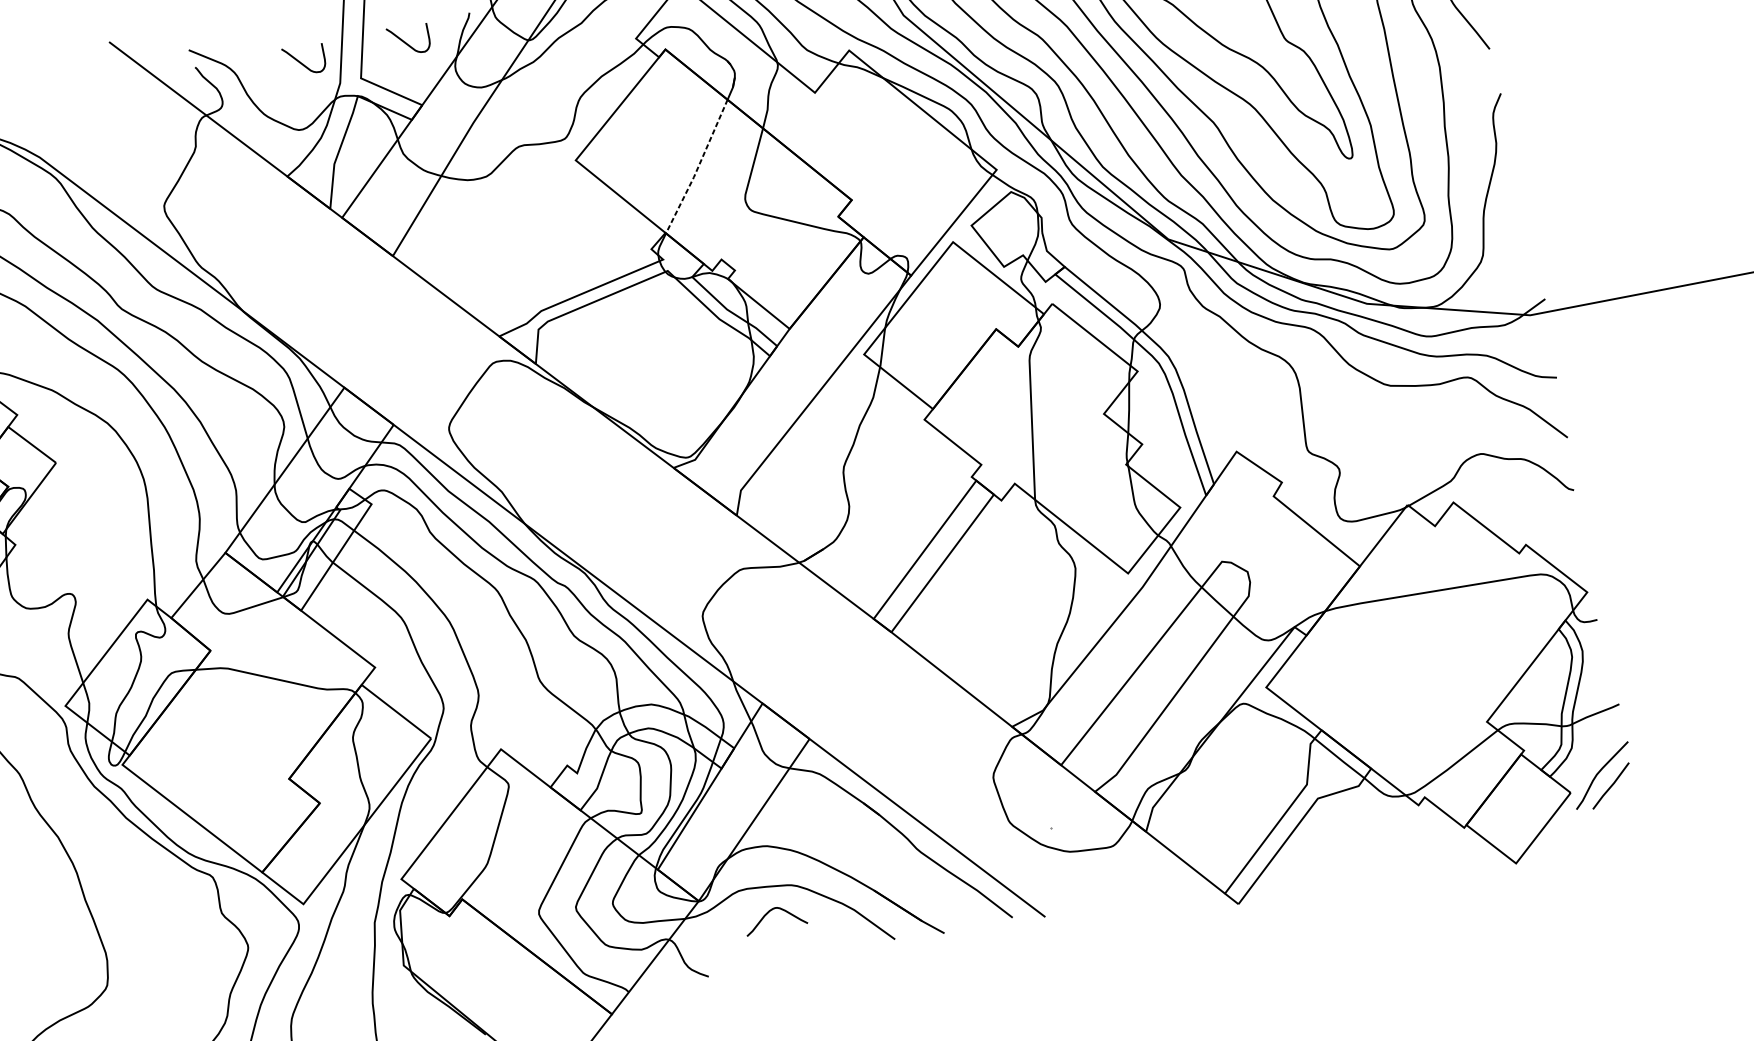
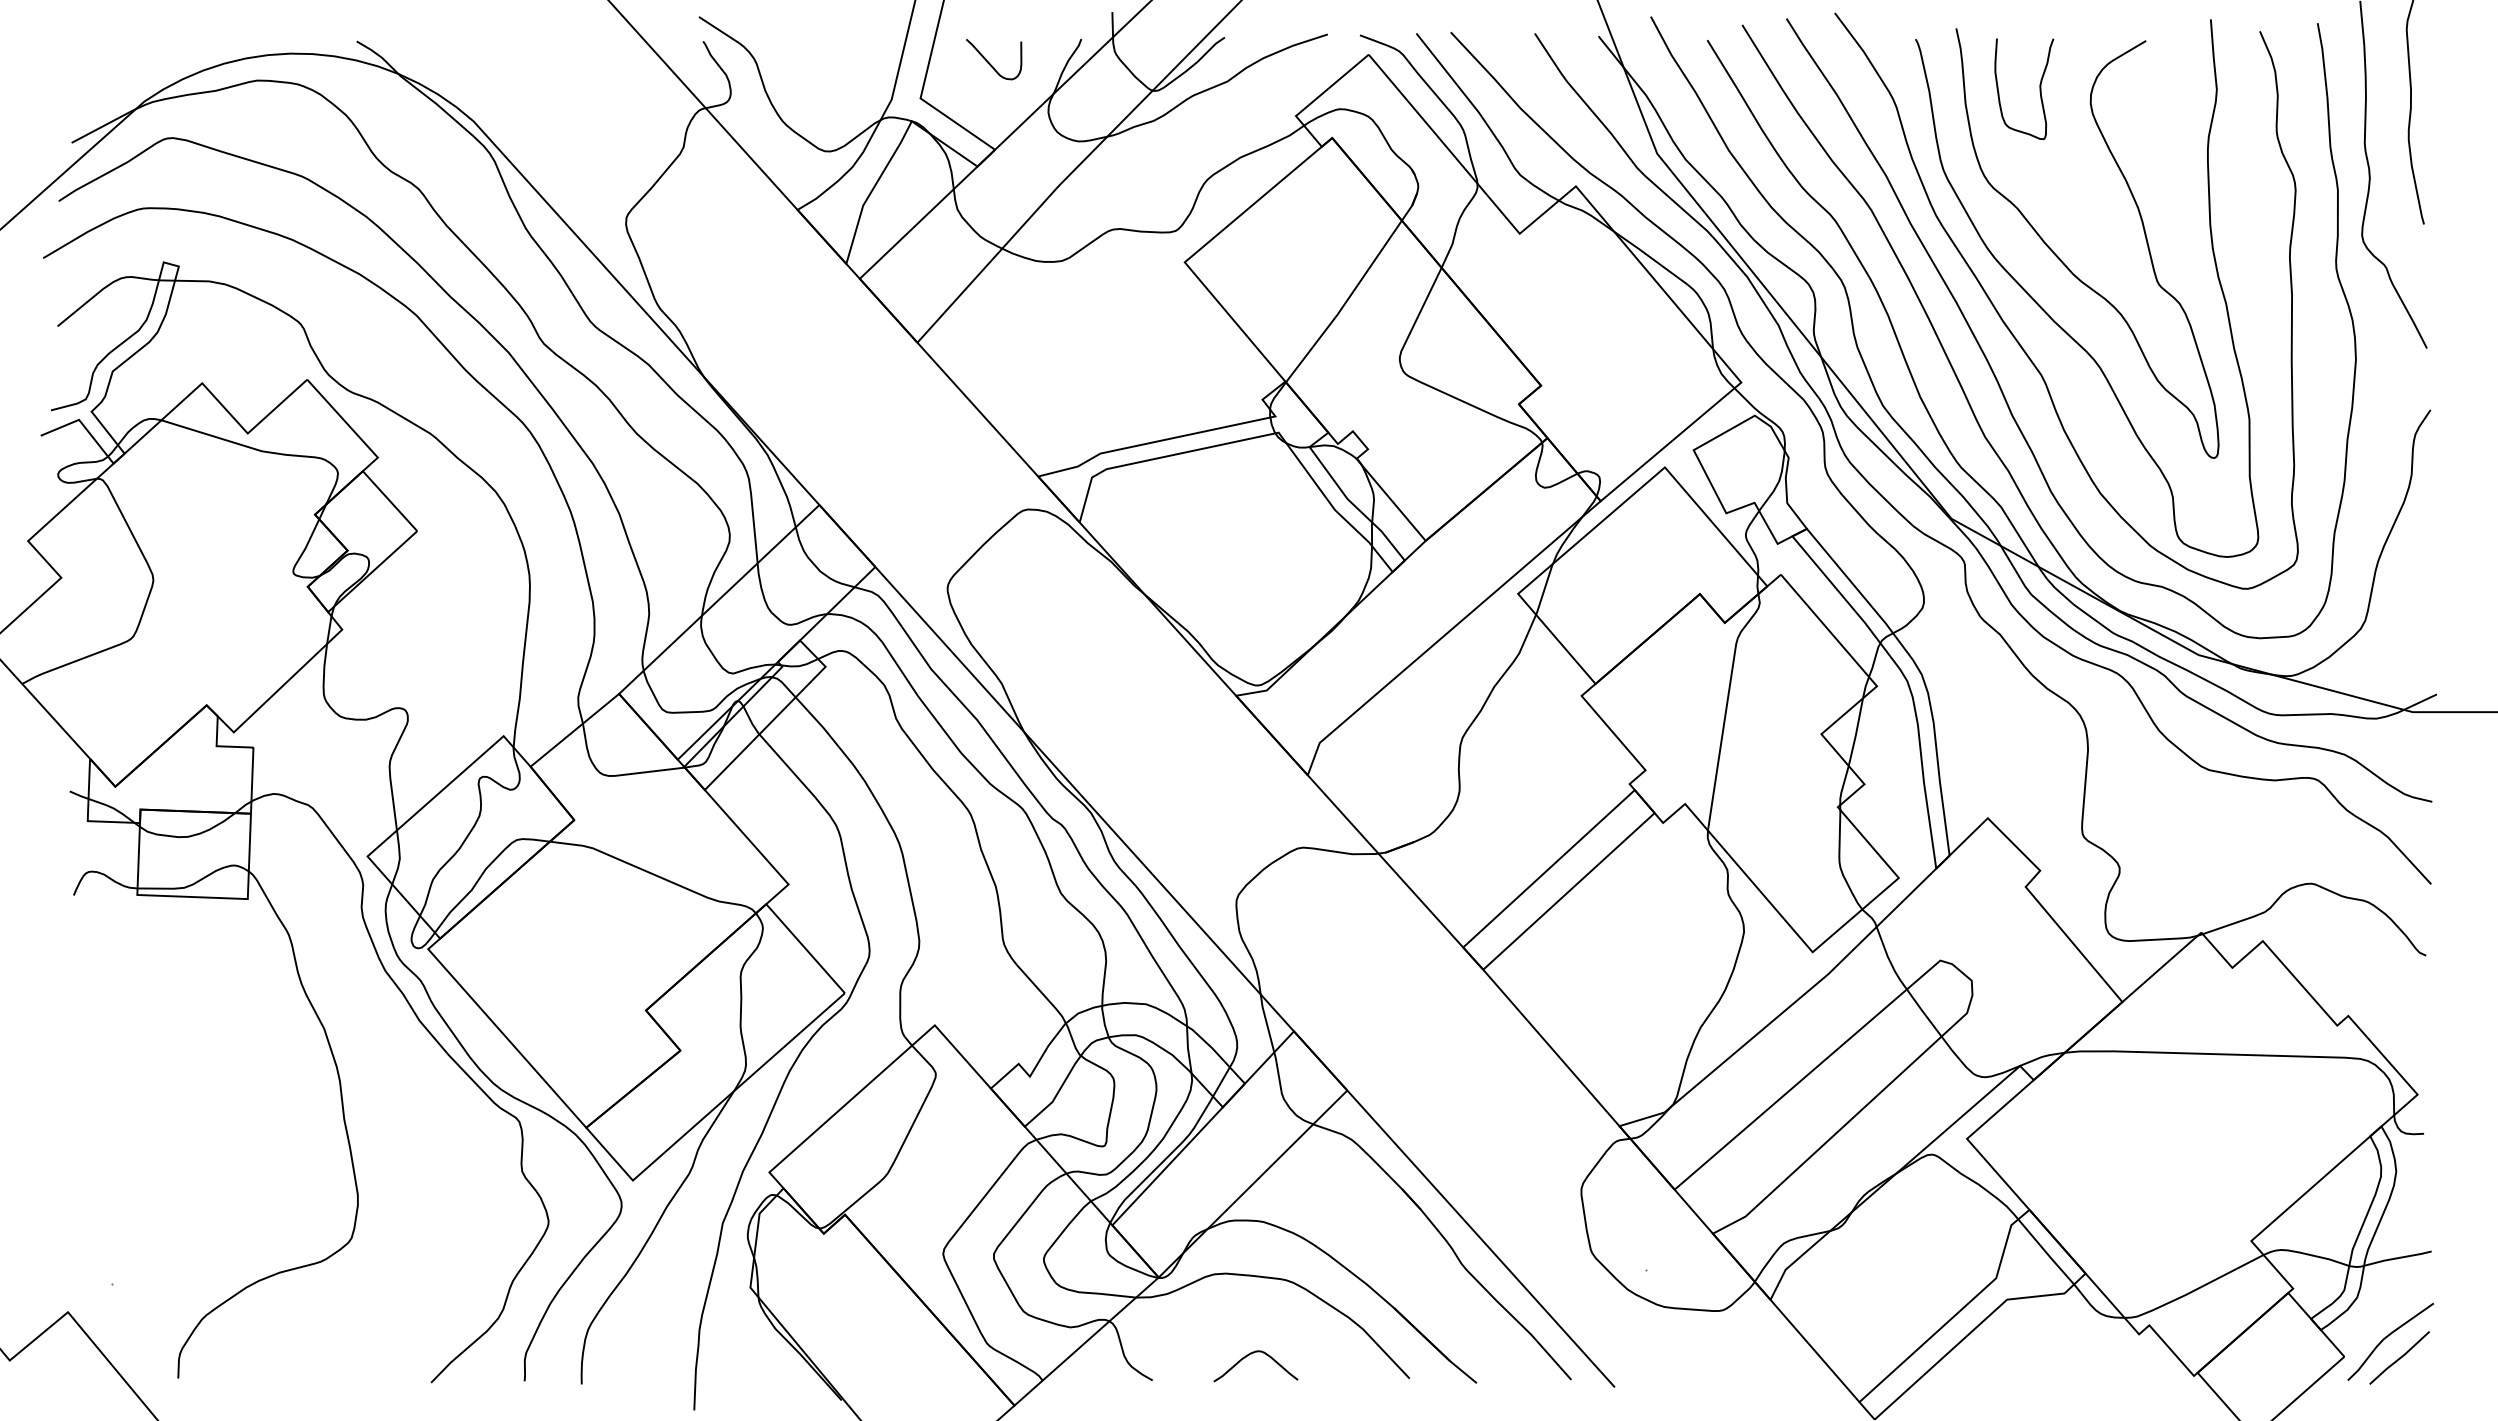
curve: (302, 63) -> (846, 63), removed
line: (698, 167) -> (1345, 303), dashed -> solid
curve: (769, 912) -> (1249, 1355), moved

